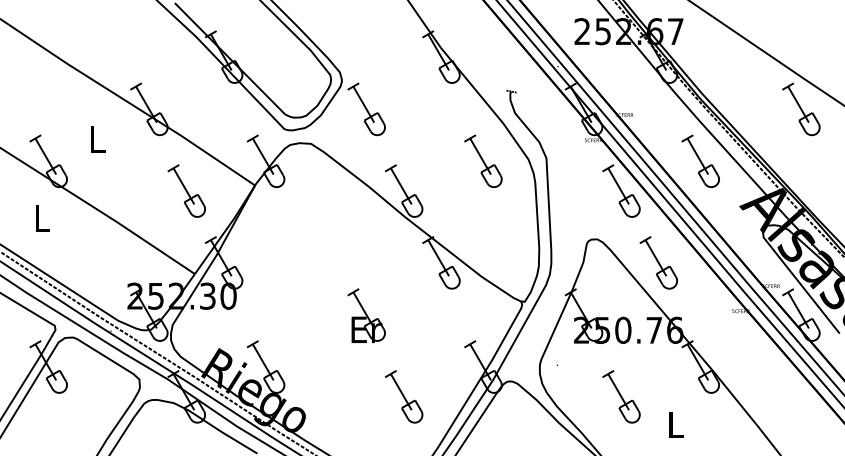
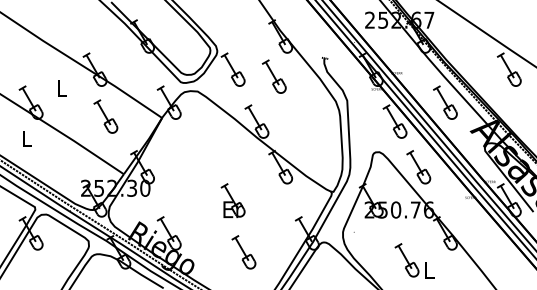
part: (482, 161) -> (273, 76), moved
part: (186, 191) -> (105, 116), moved
part: (403, 397) -> (243, 252), moved
part: (620, 397) -> (406, 260), moved

